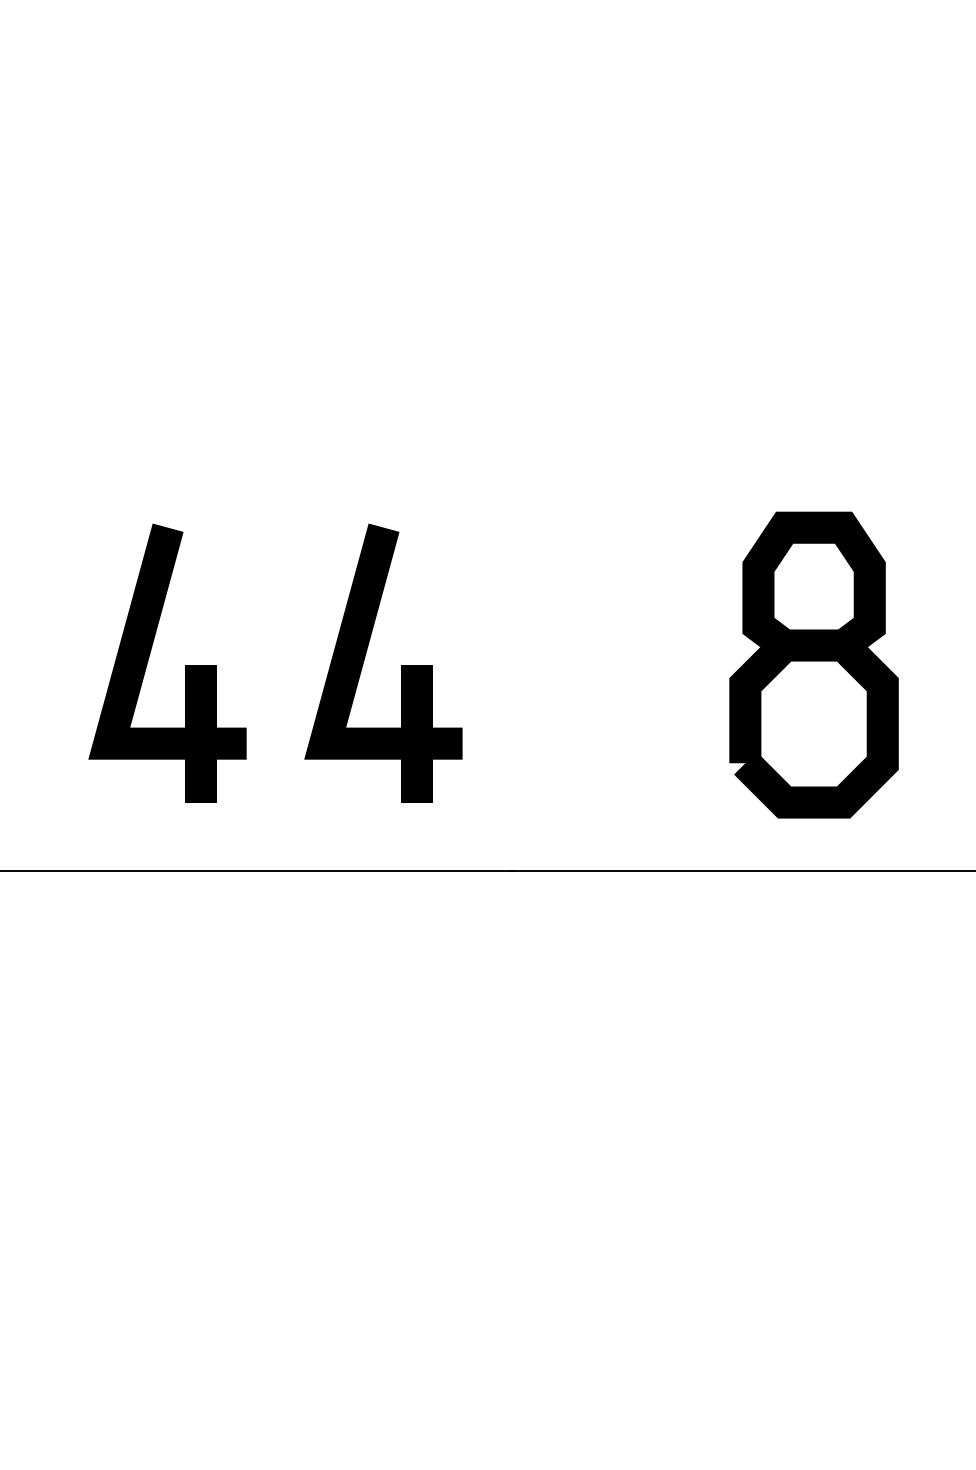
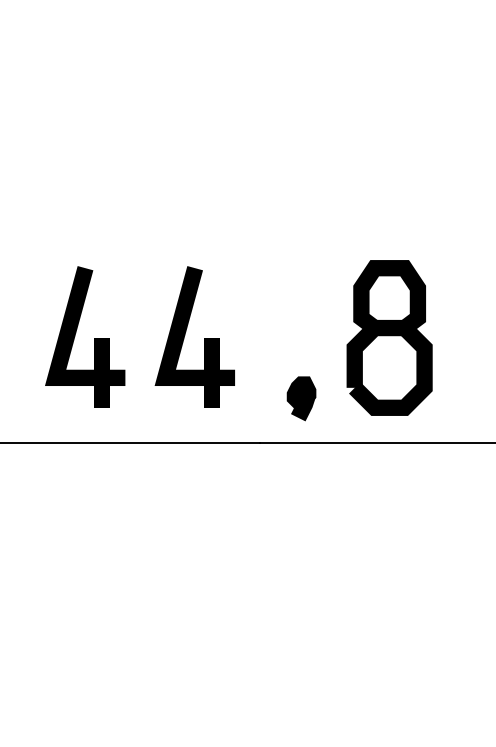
part: (813, 664) -> (389, 337), moved
part: (593, 784) -> (301, 398), added

